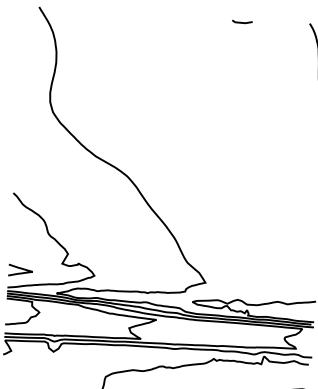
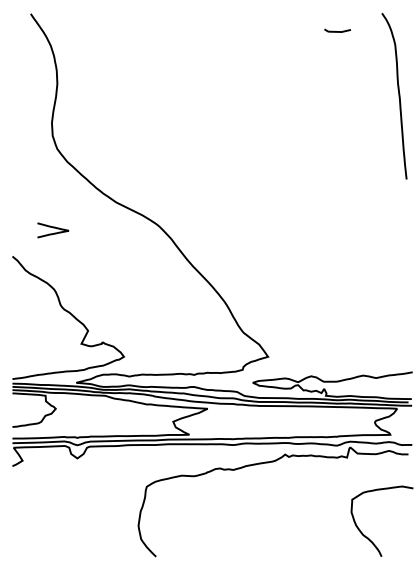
curve: (242, 22) -> (337, 31), moved
curve: (20, 269) -> (53, 228), moved

